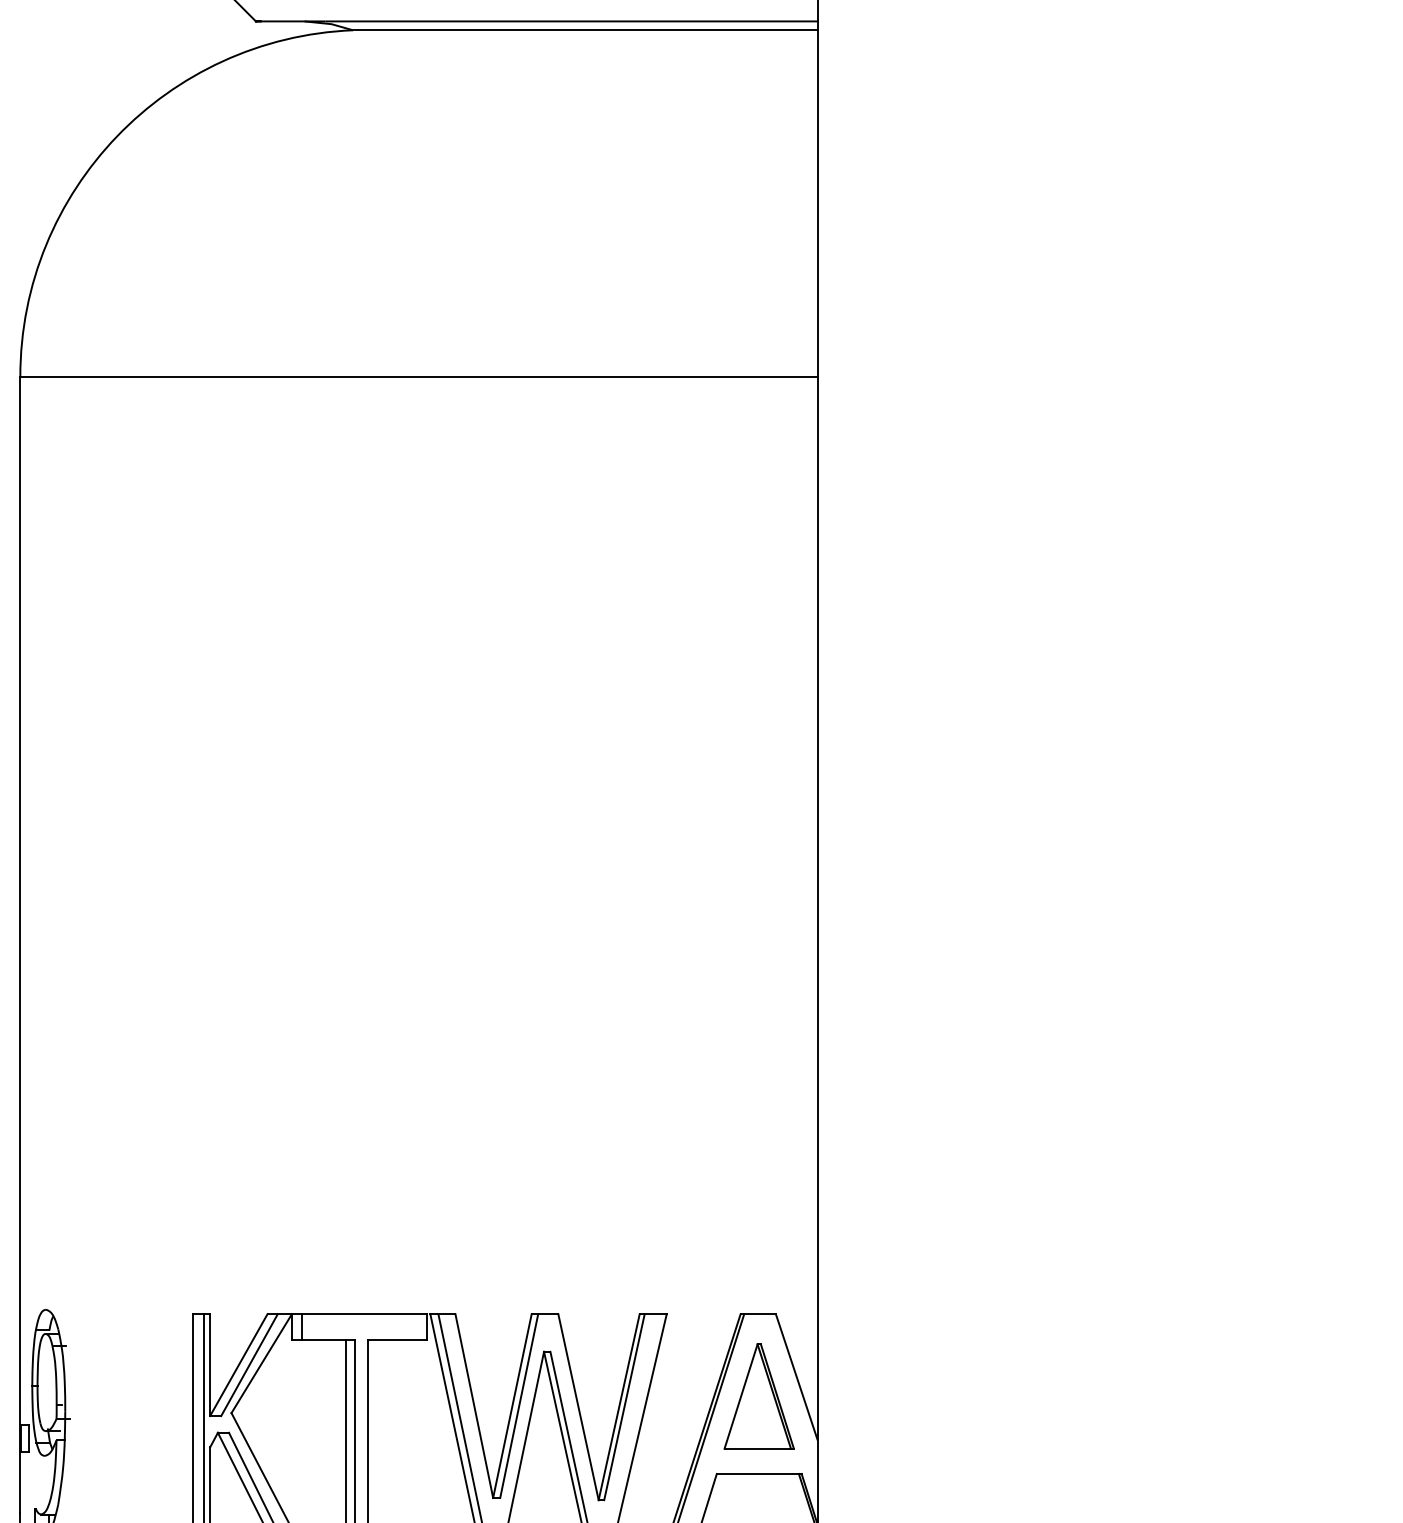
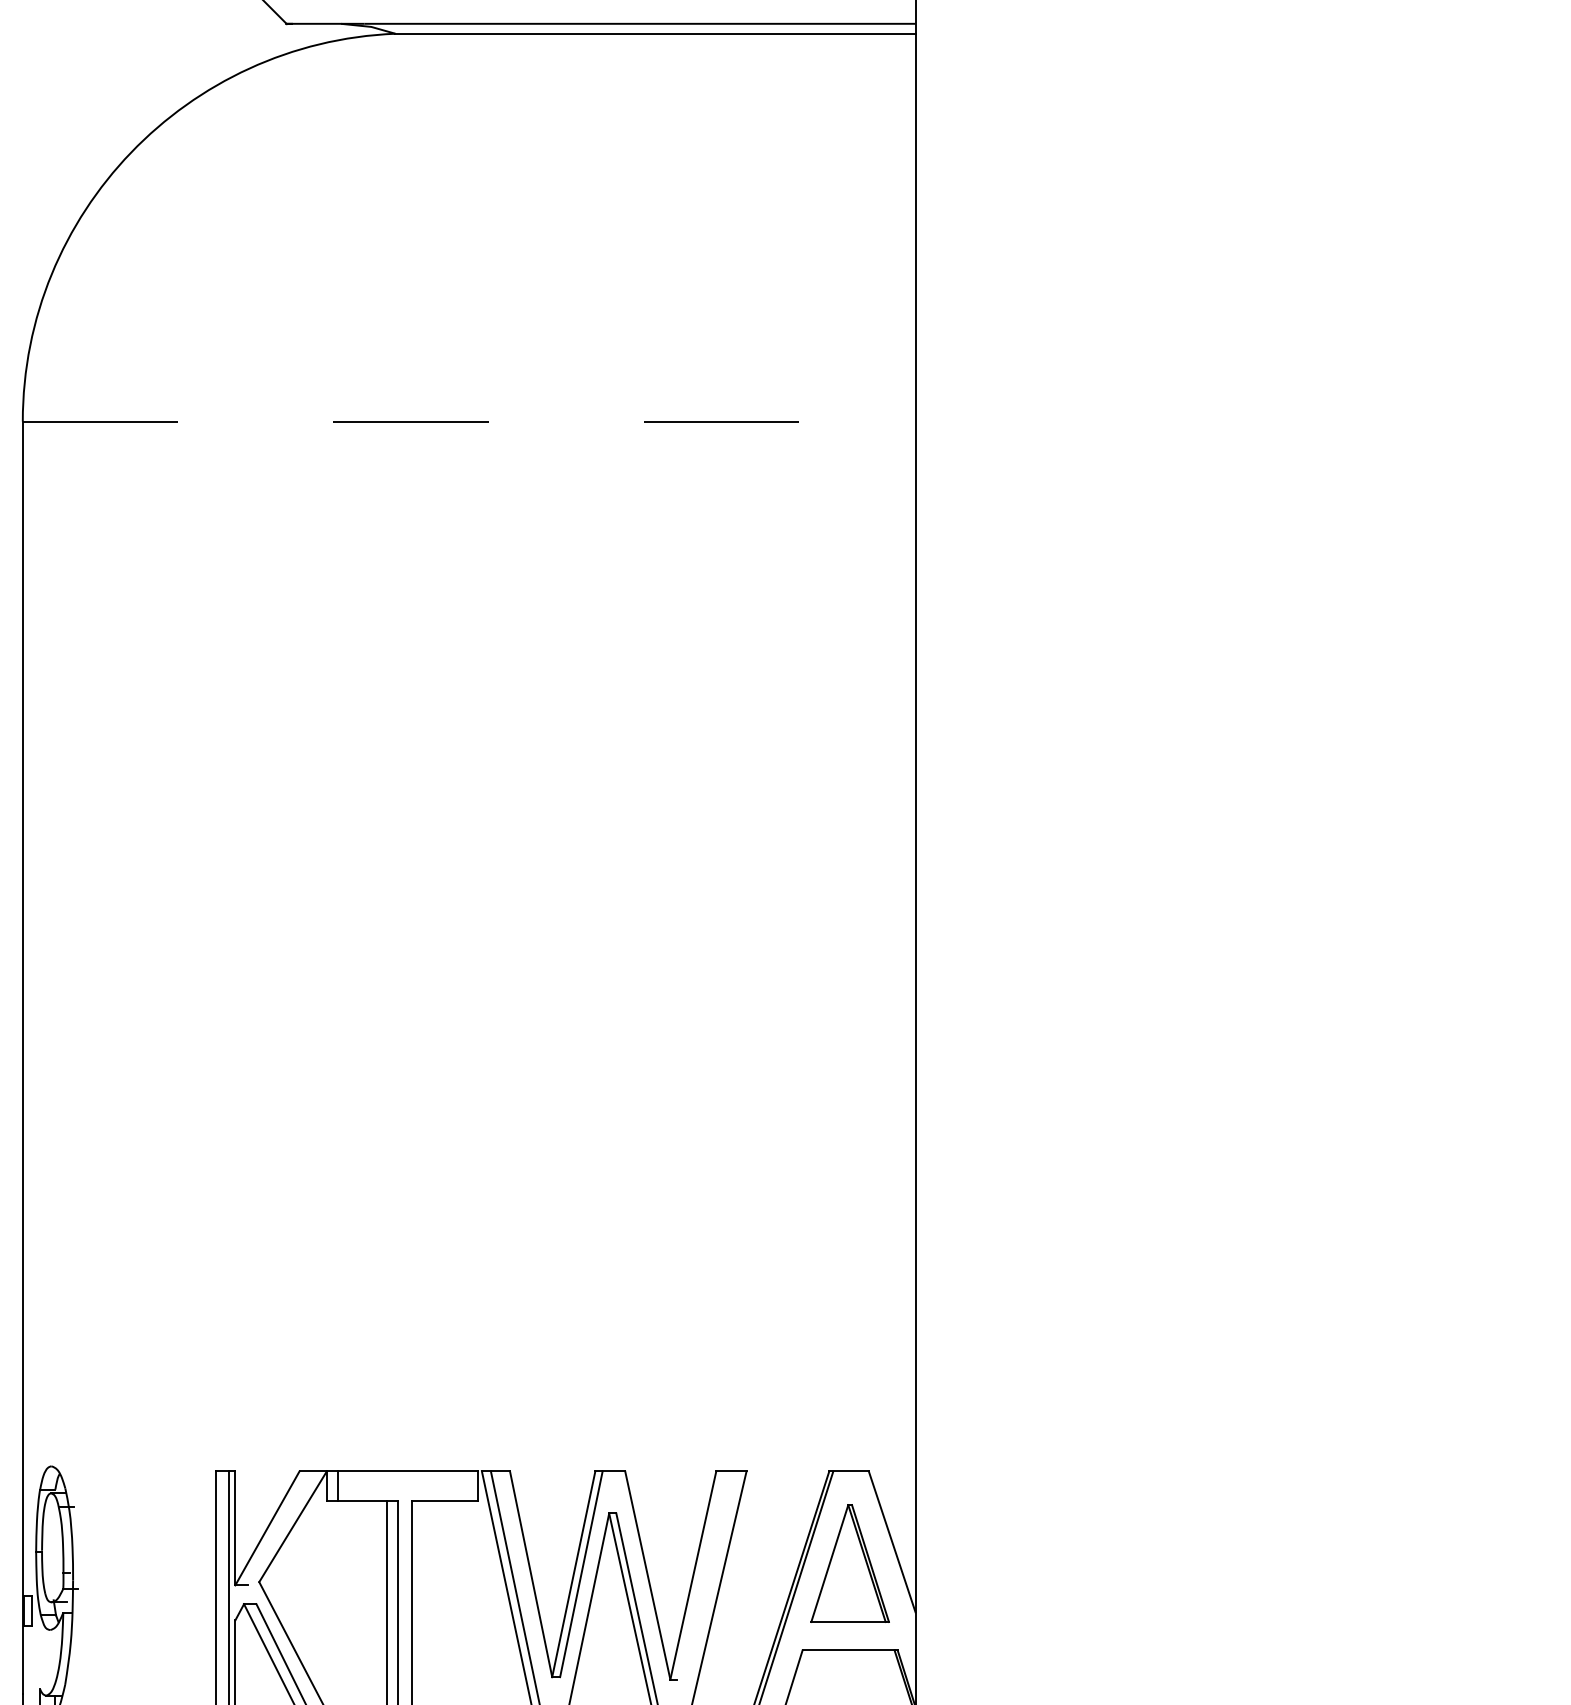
line: (418, 376) -> (468, 421), solid -> dashed
line: (249, 1365) -> (279, 1528), removed
line: (624, 1407) -> (699, 1575), removed

